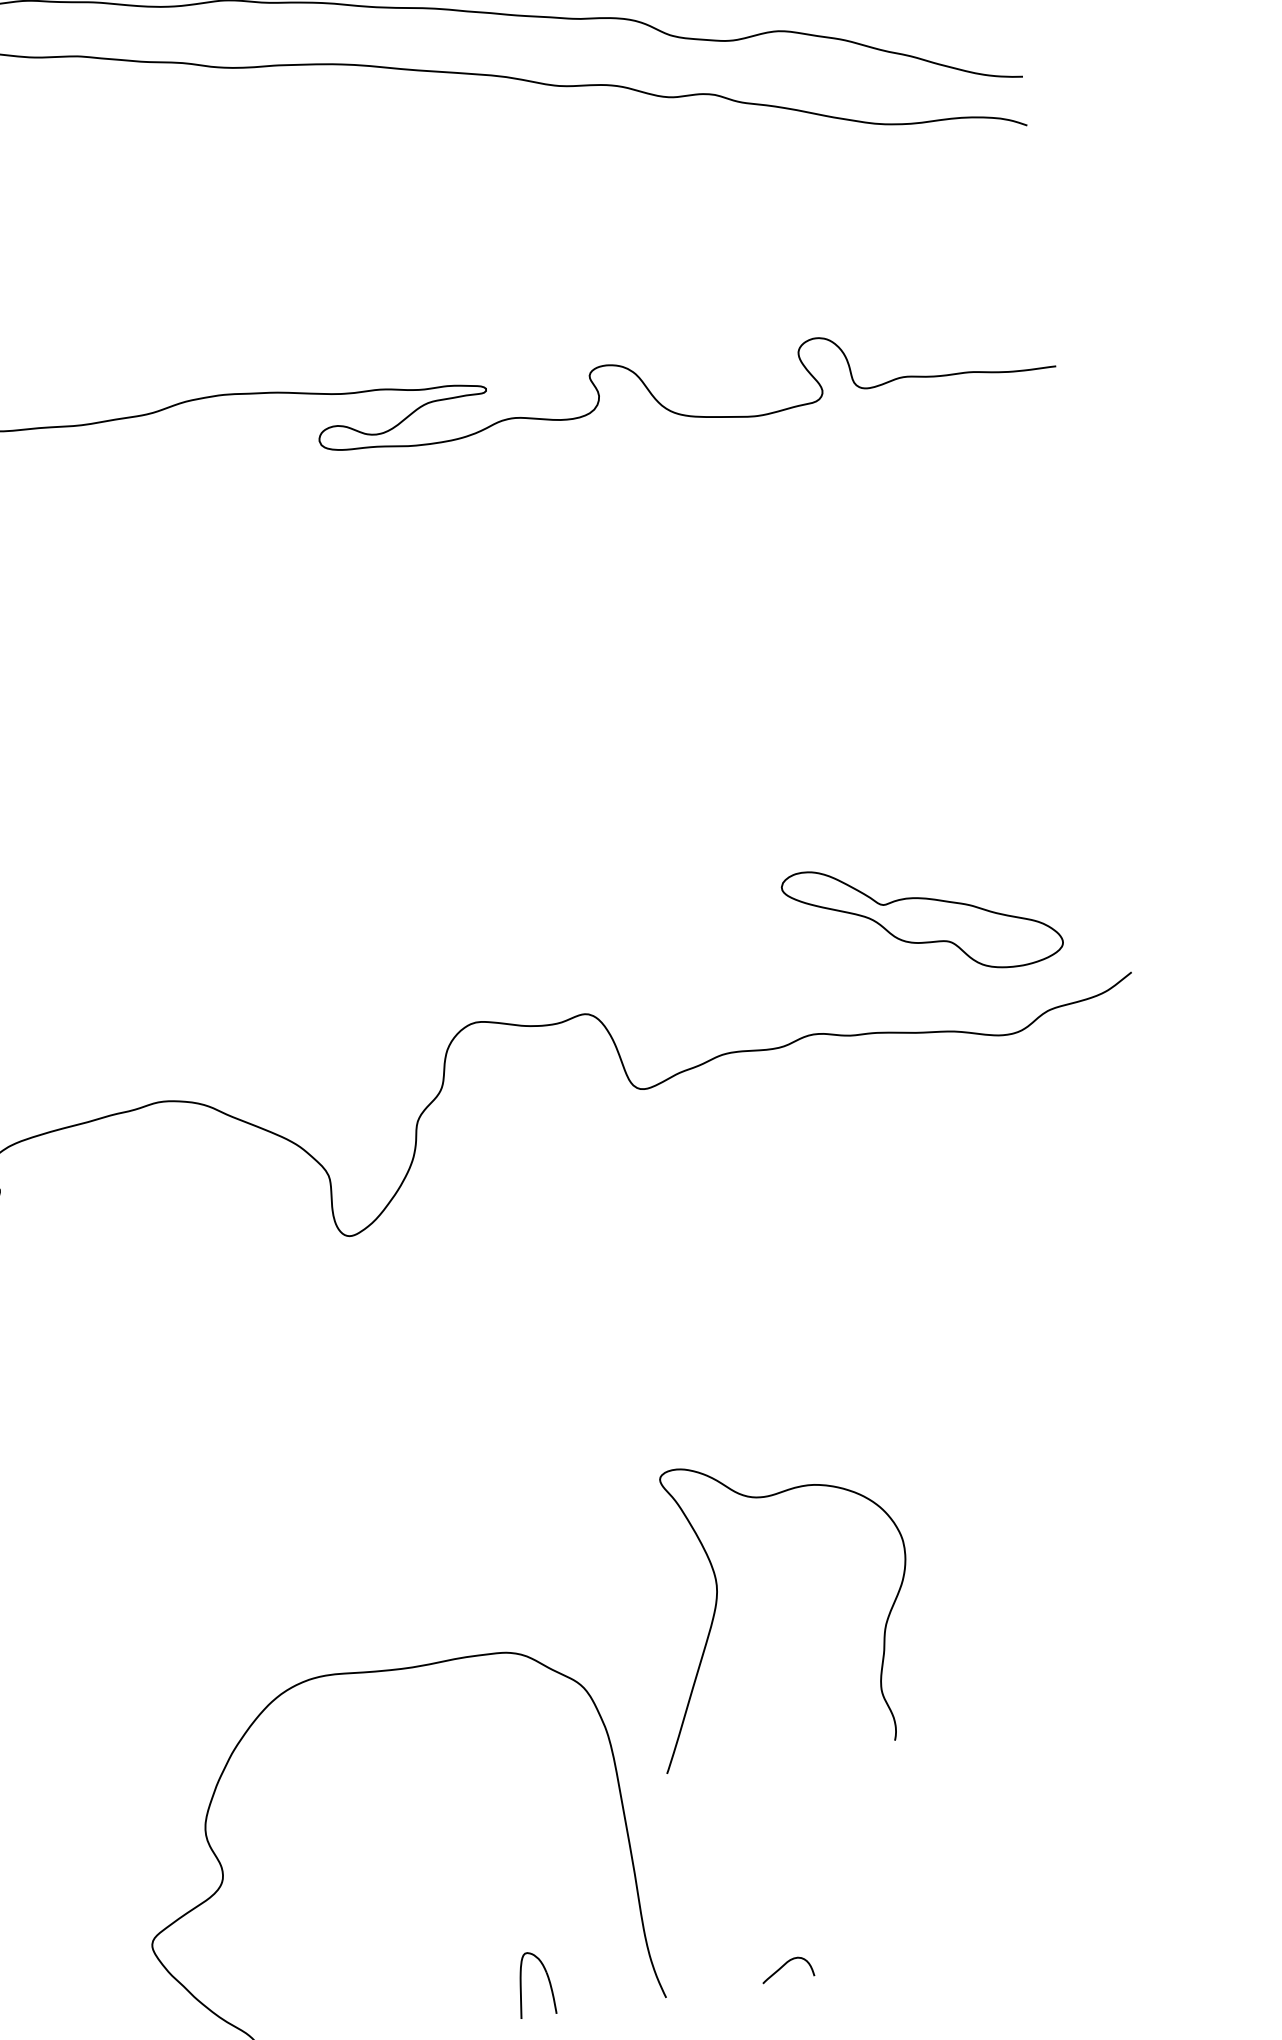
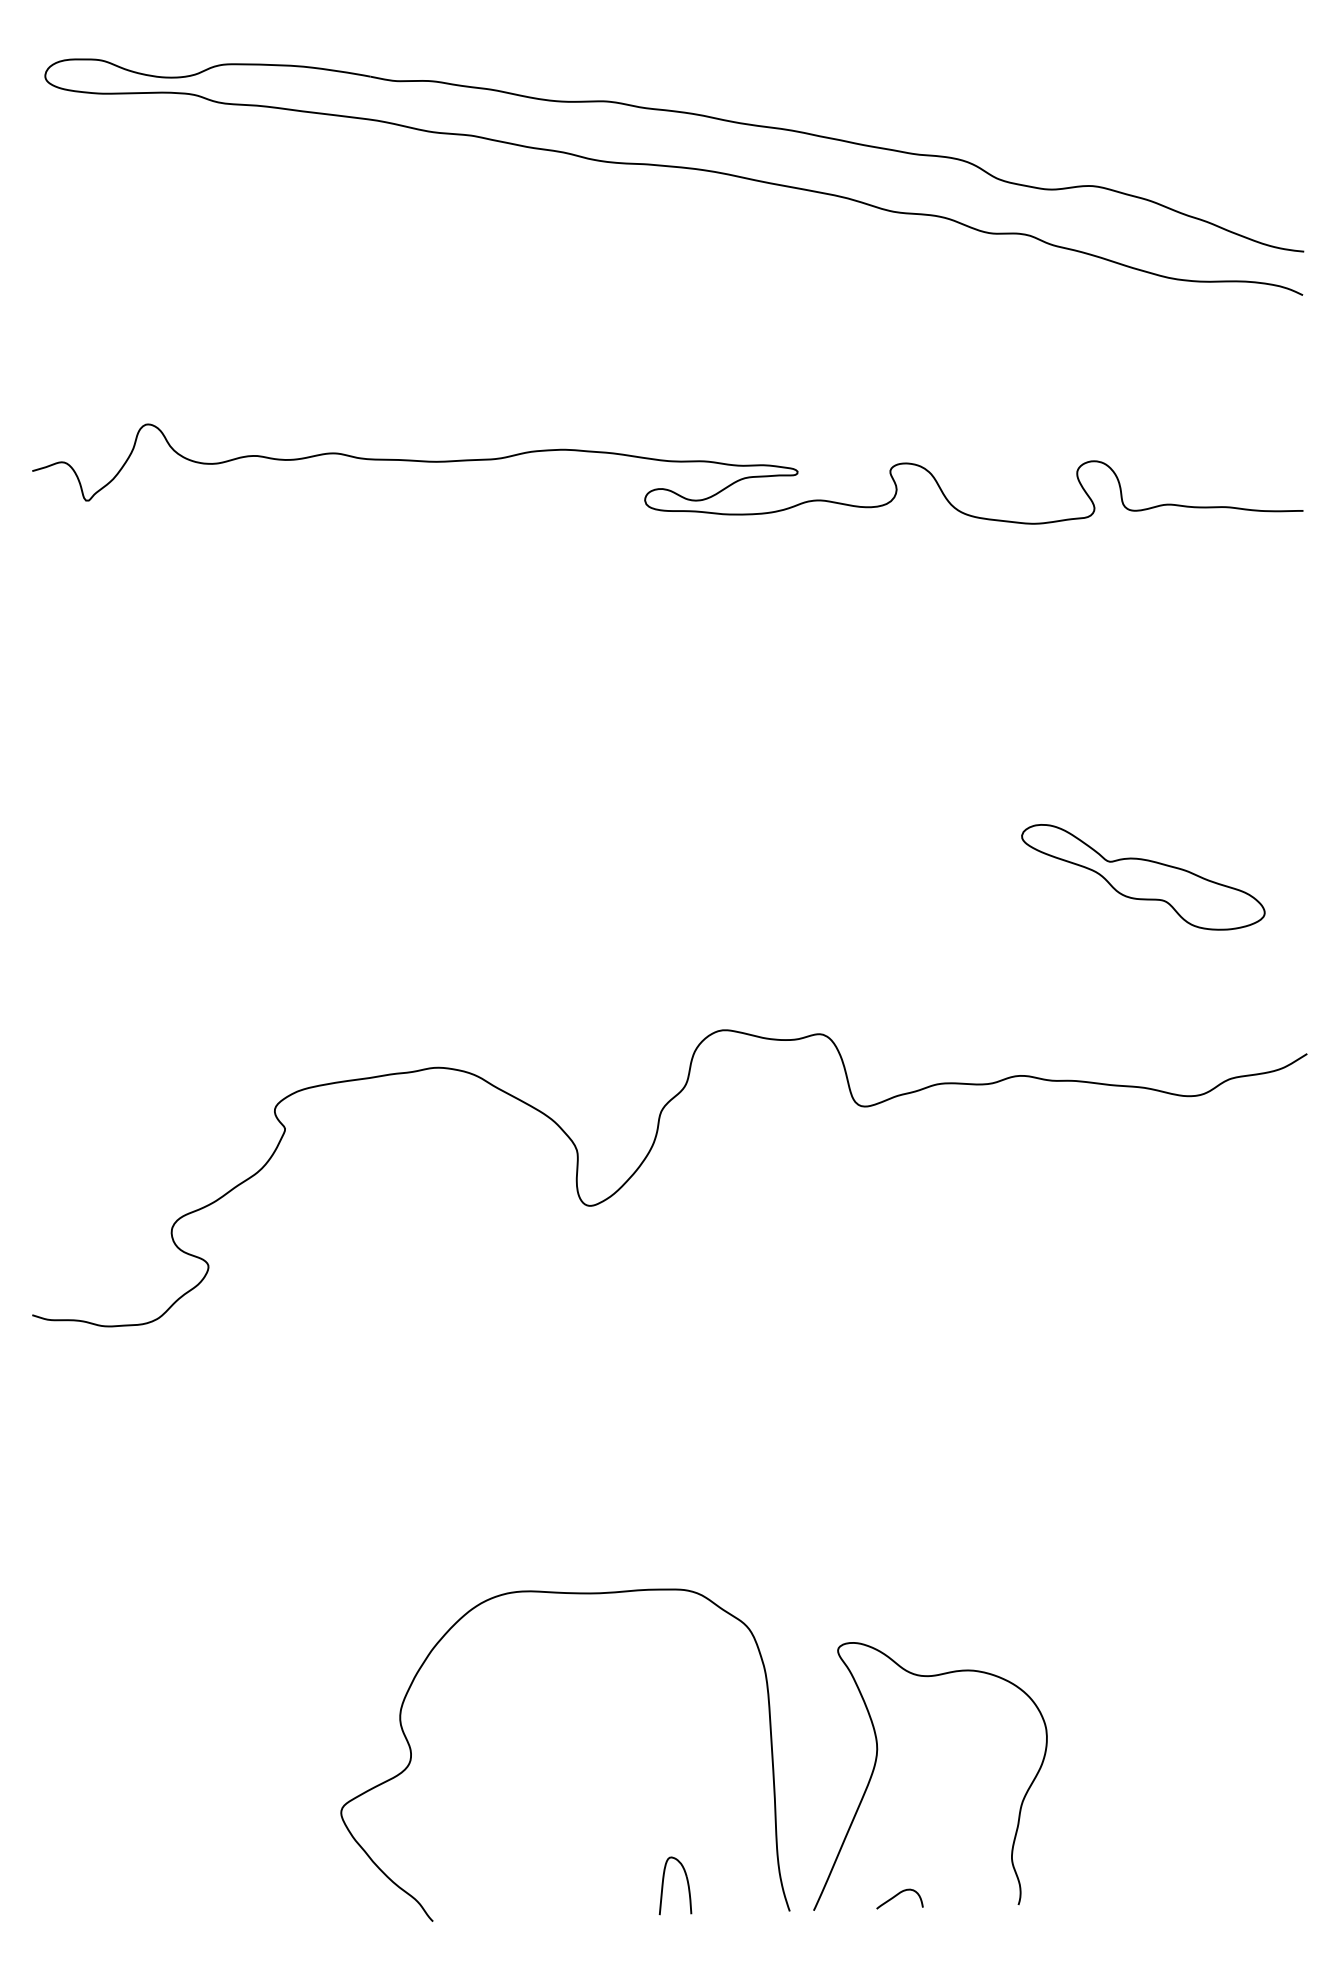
part: (922, 918) -> (1143, 877), moved
curve: (717, 1601) -> (876, 1763), moved

